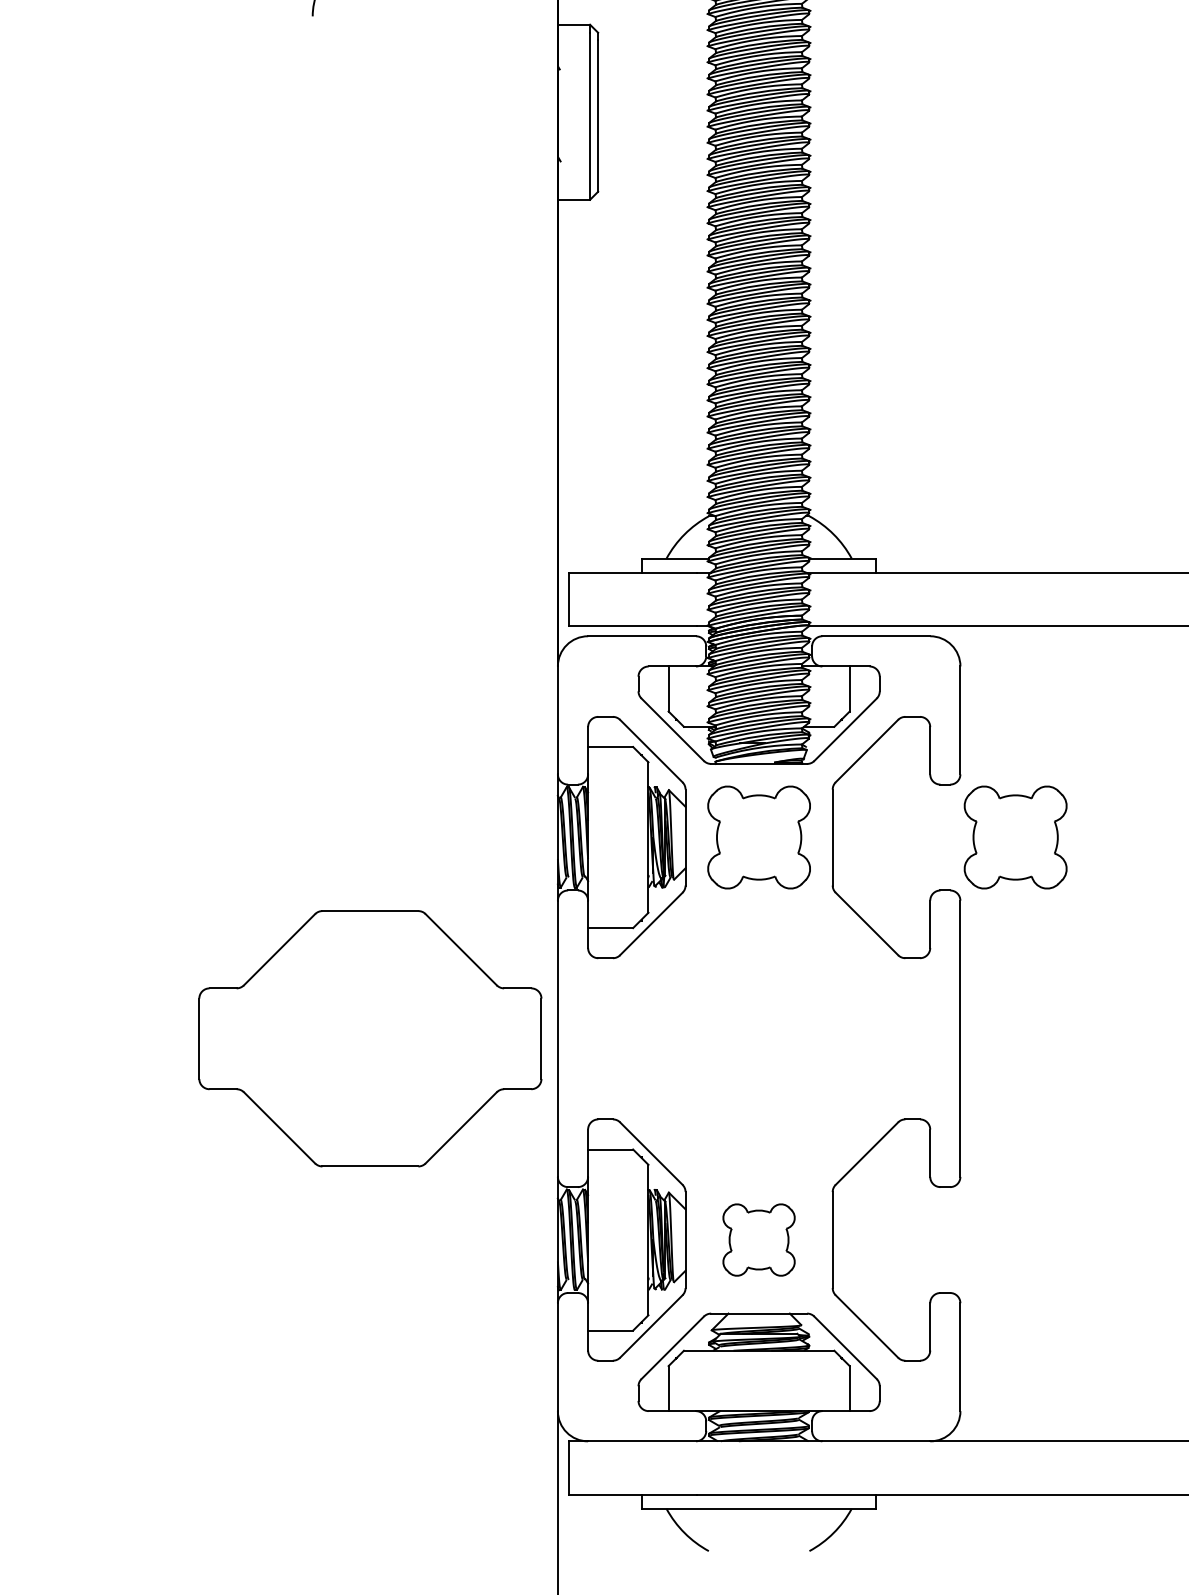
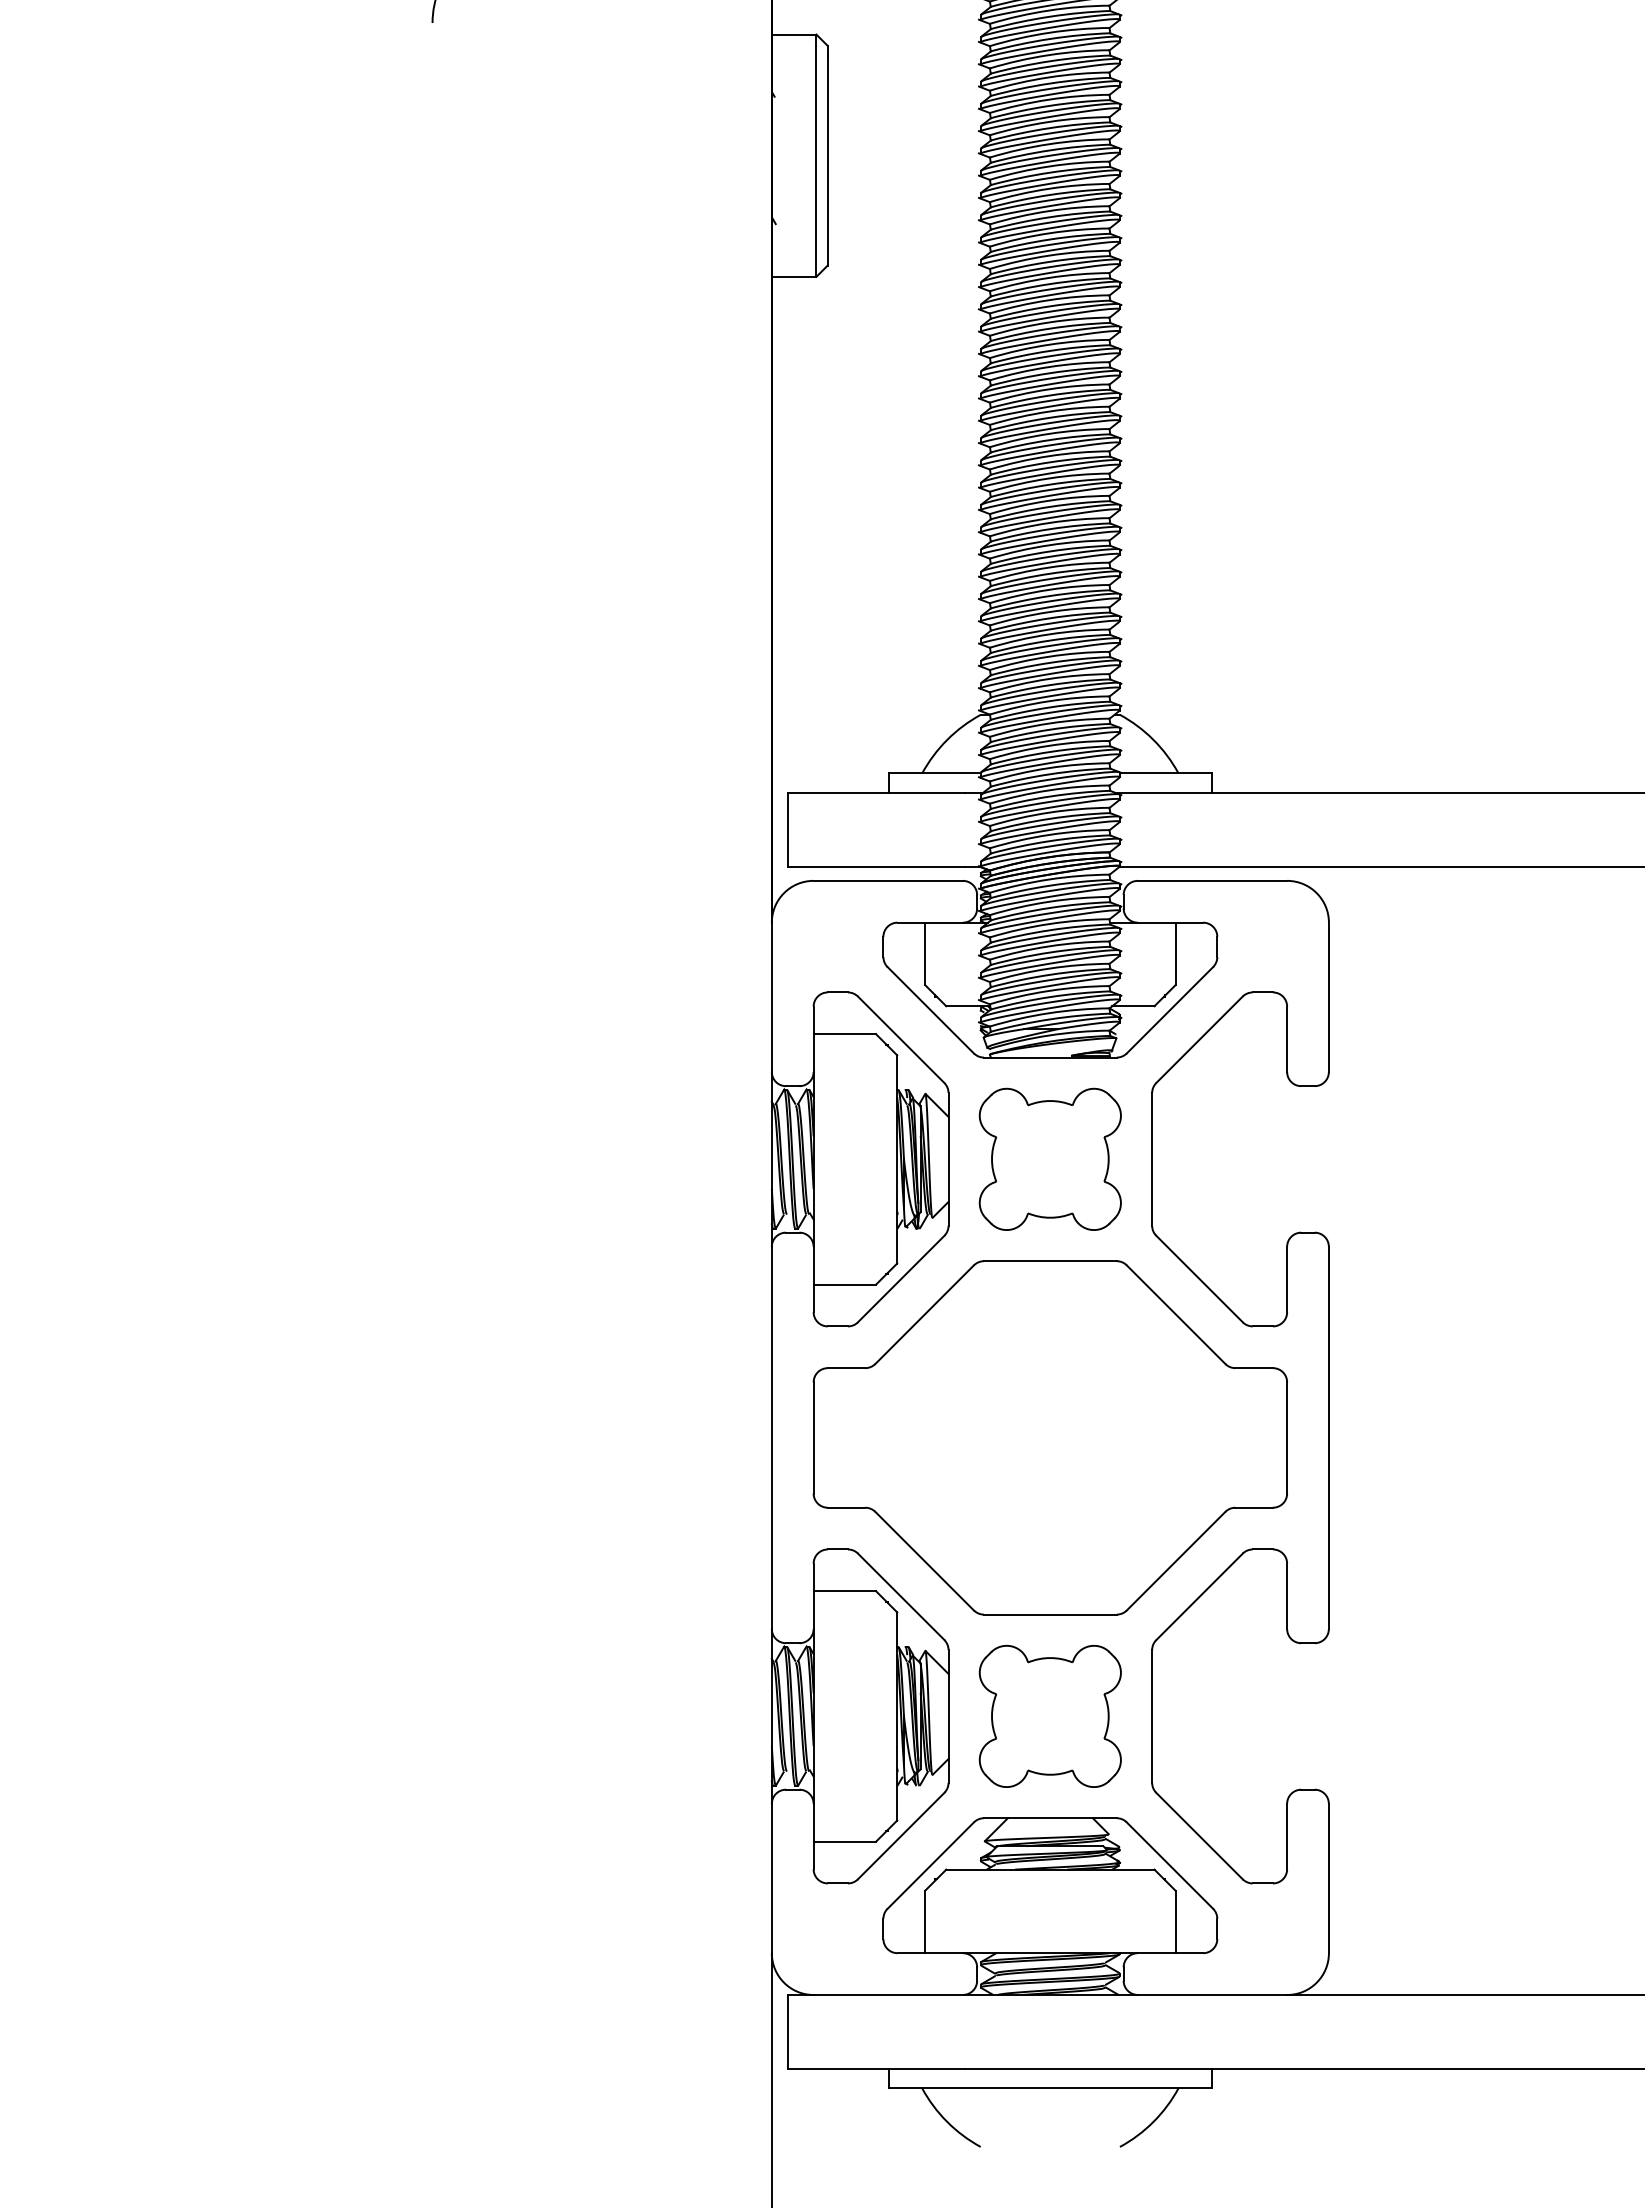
part: (1015, 836) -> (1404, 1158), removed
part: (369, 1038) -> (1049, 1437), moved
part: (758, 1240) -> (1049, 1716), size x1.43

